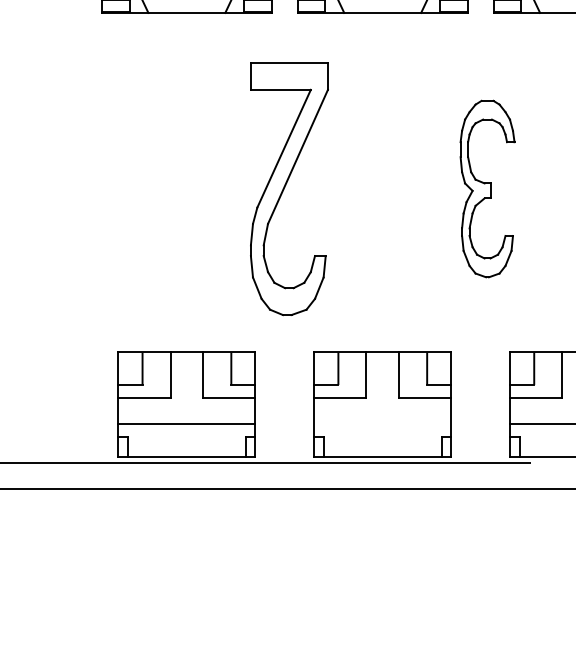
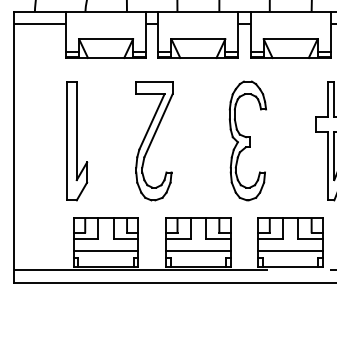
part: (486, 188) -> (247, 140), size x1.43
part: (126, 190) -> (77, 141), added
line: (382, 423) -> (198, 251), added

